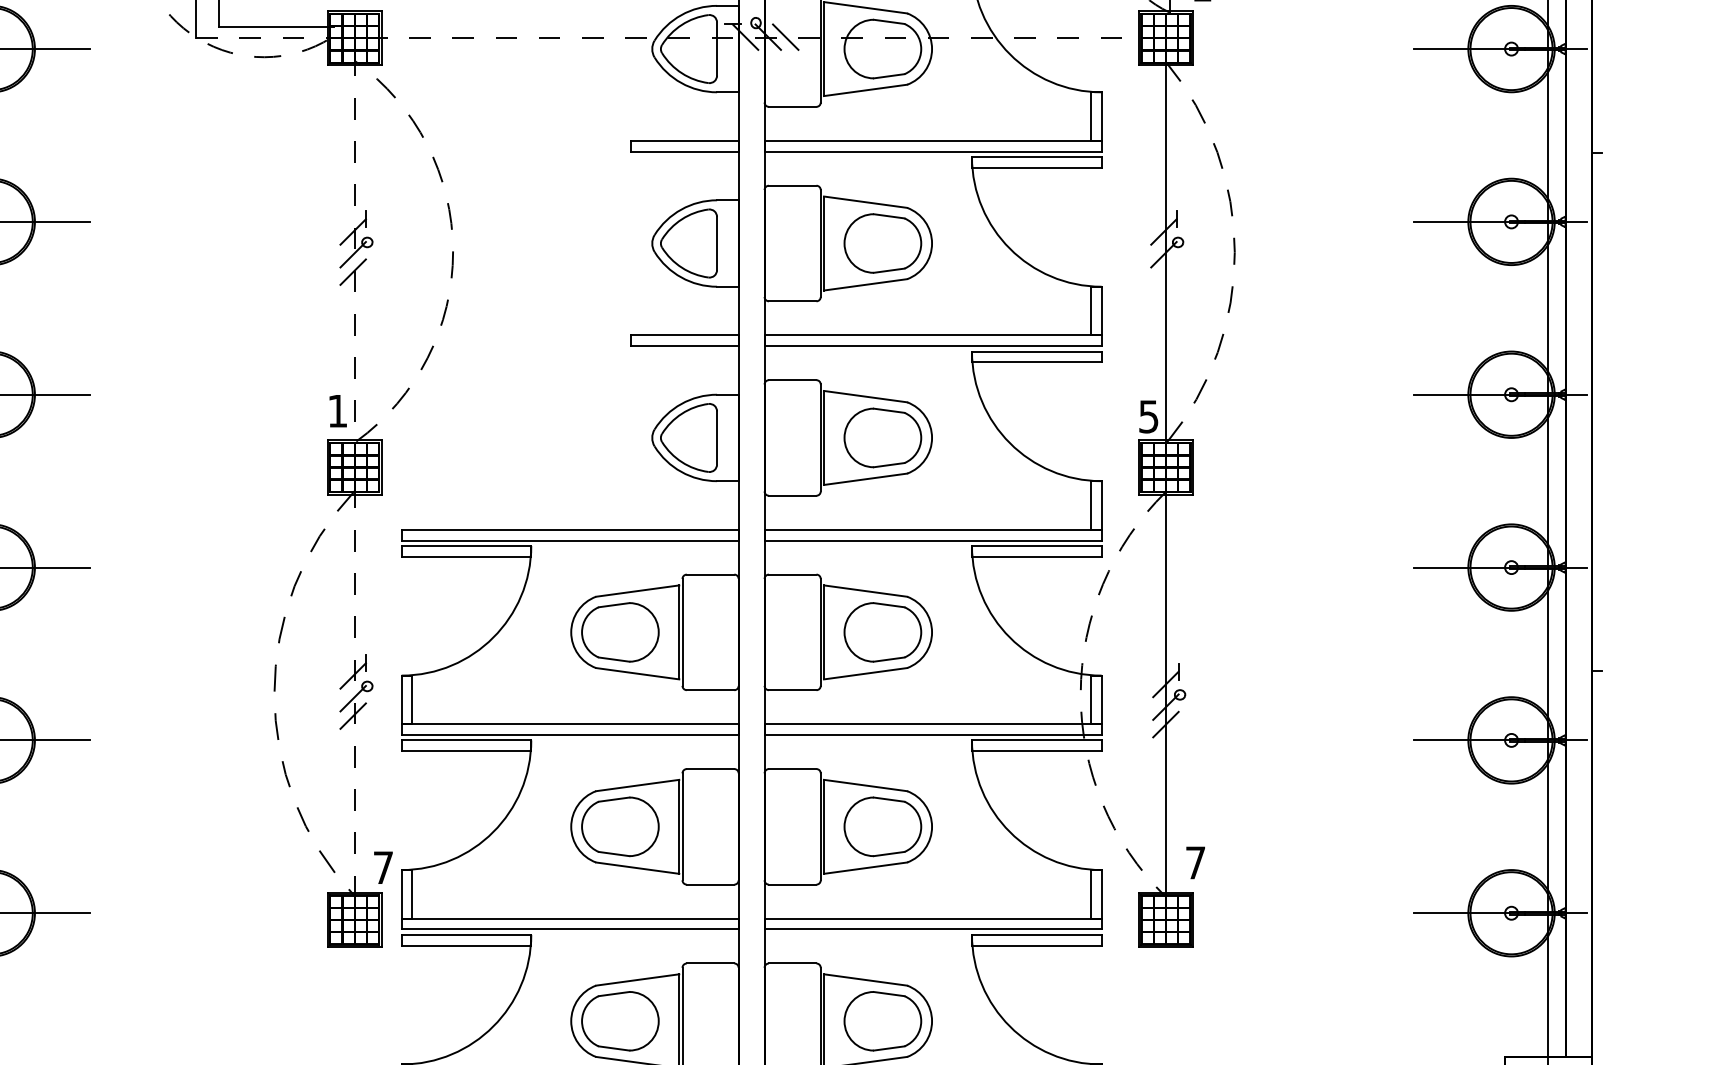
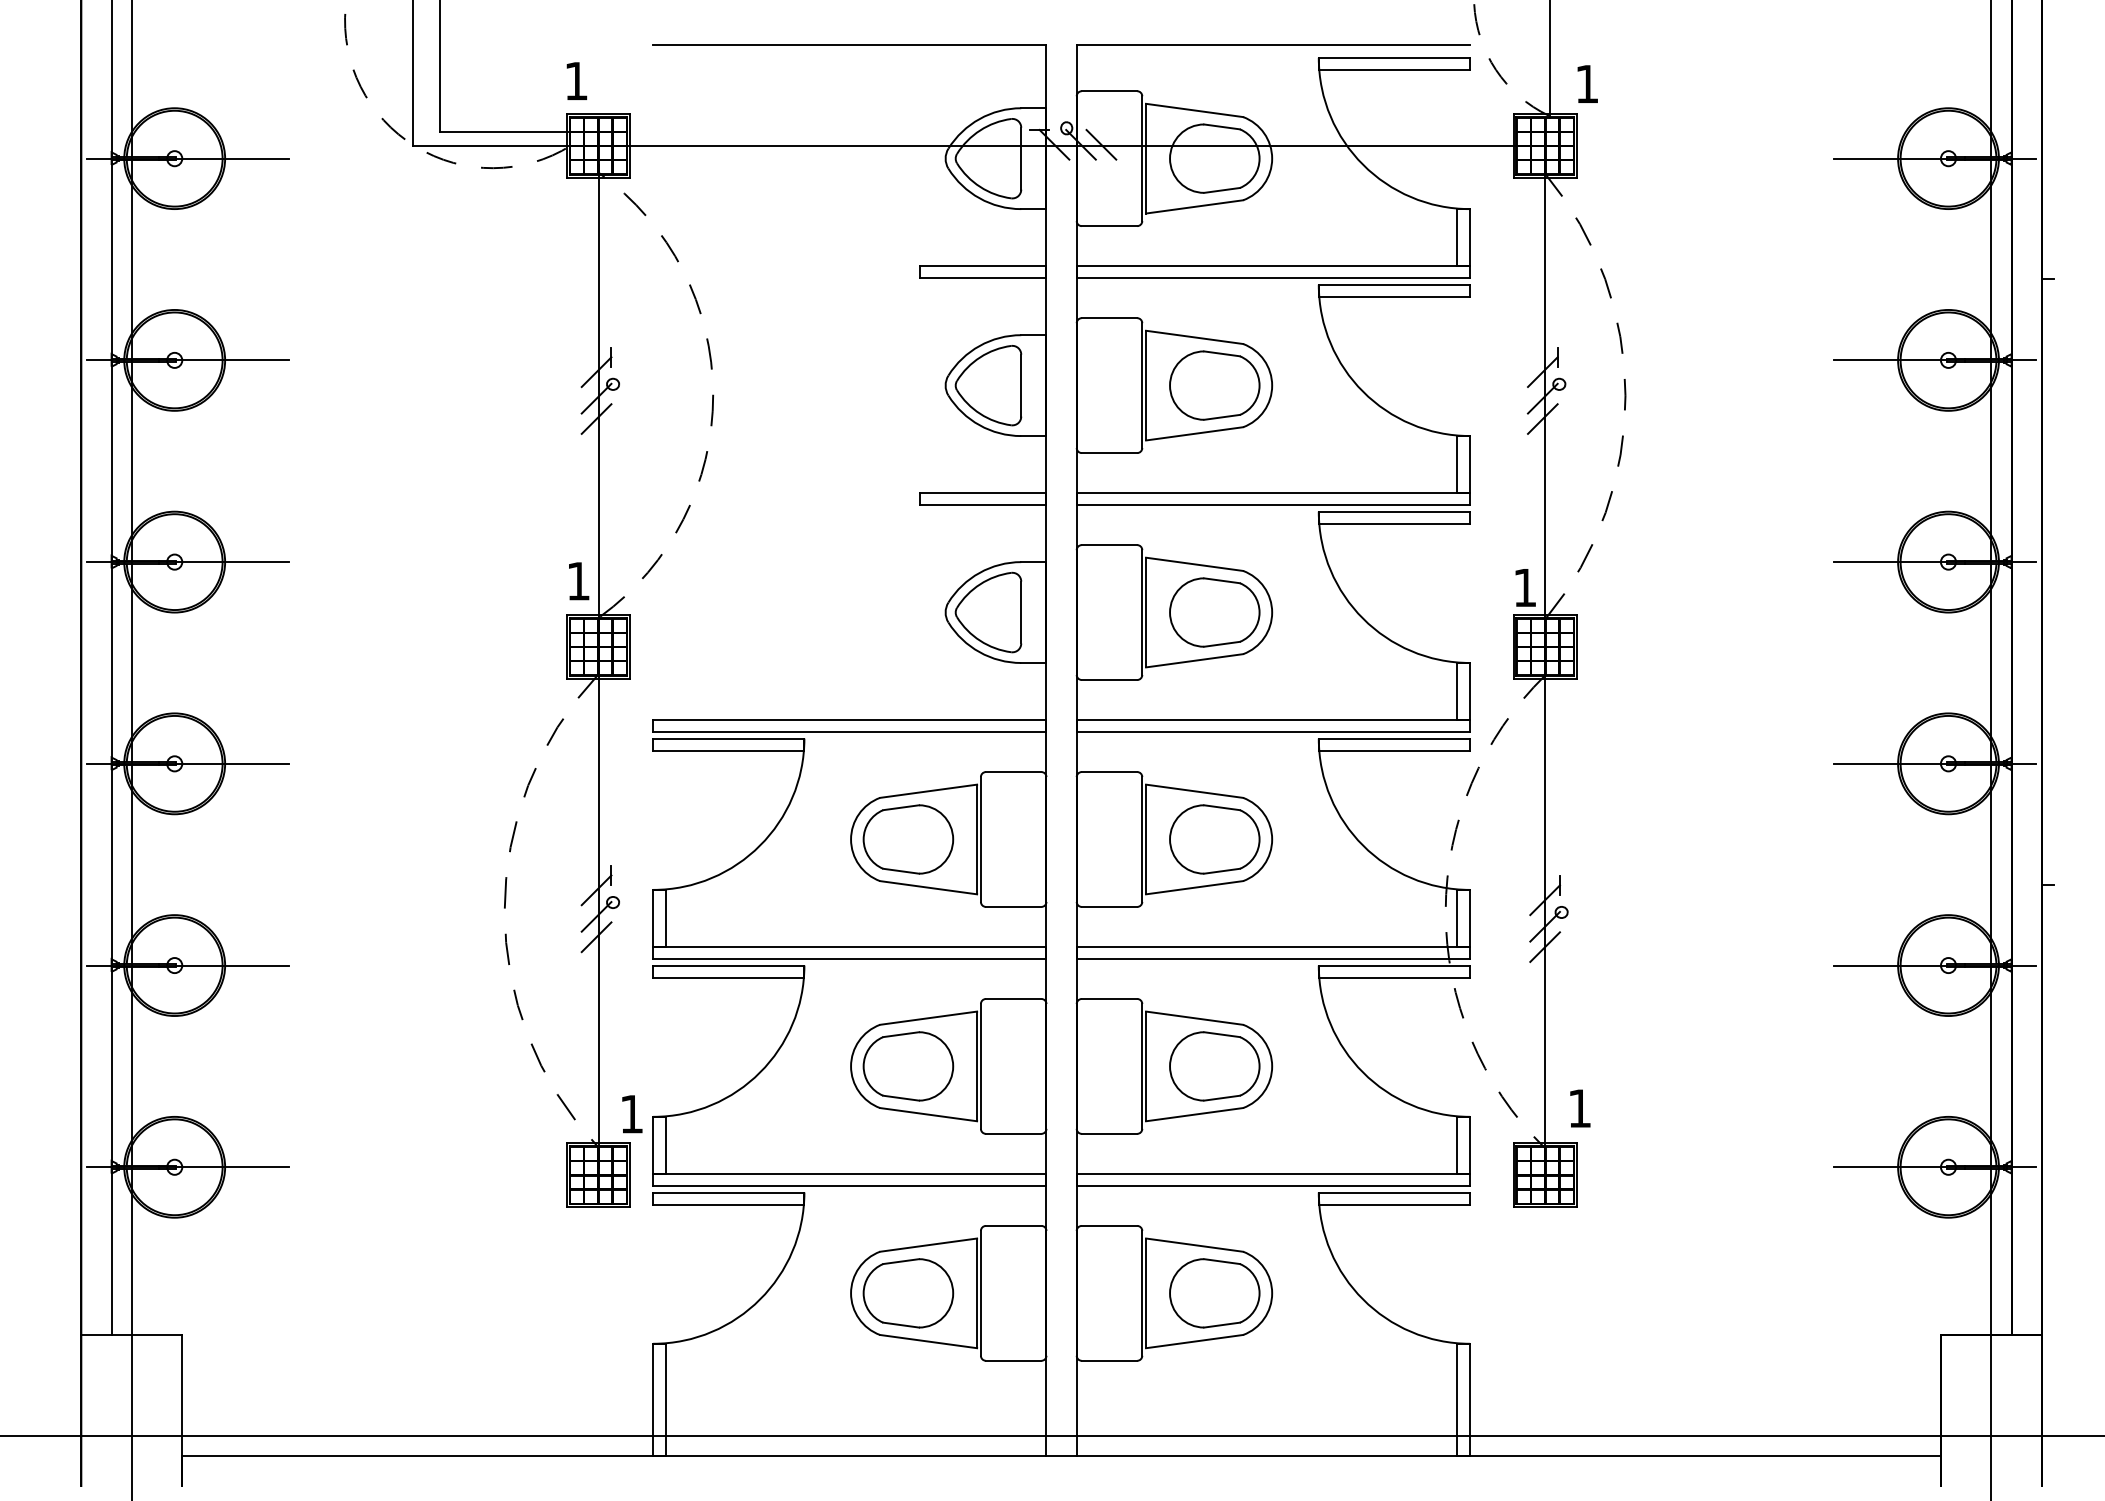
line: (264, 37) -> (493, 145), dashed -> solid
line: (760, 37) -> (1071, 145), dashed -> solid
line: (1163, 271) -> (1542, 418), added
text: (1149, 417) -> (1525, 588), 5 -> 1
line: (354, 484) -> (598, 666), dashed -> solid
text: (1195, 862) -> (1579, 1108), 7 -> 1
text: (383, 868) -> (631, 1114), 7 -> 1

